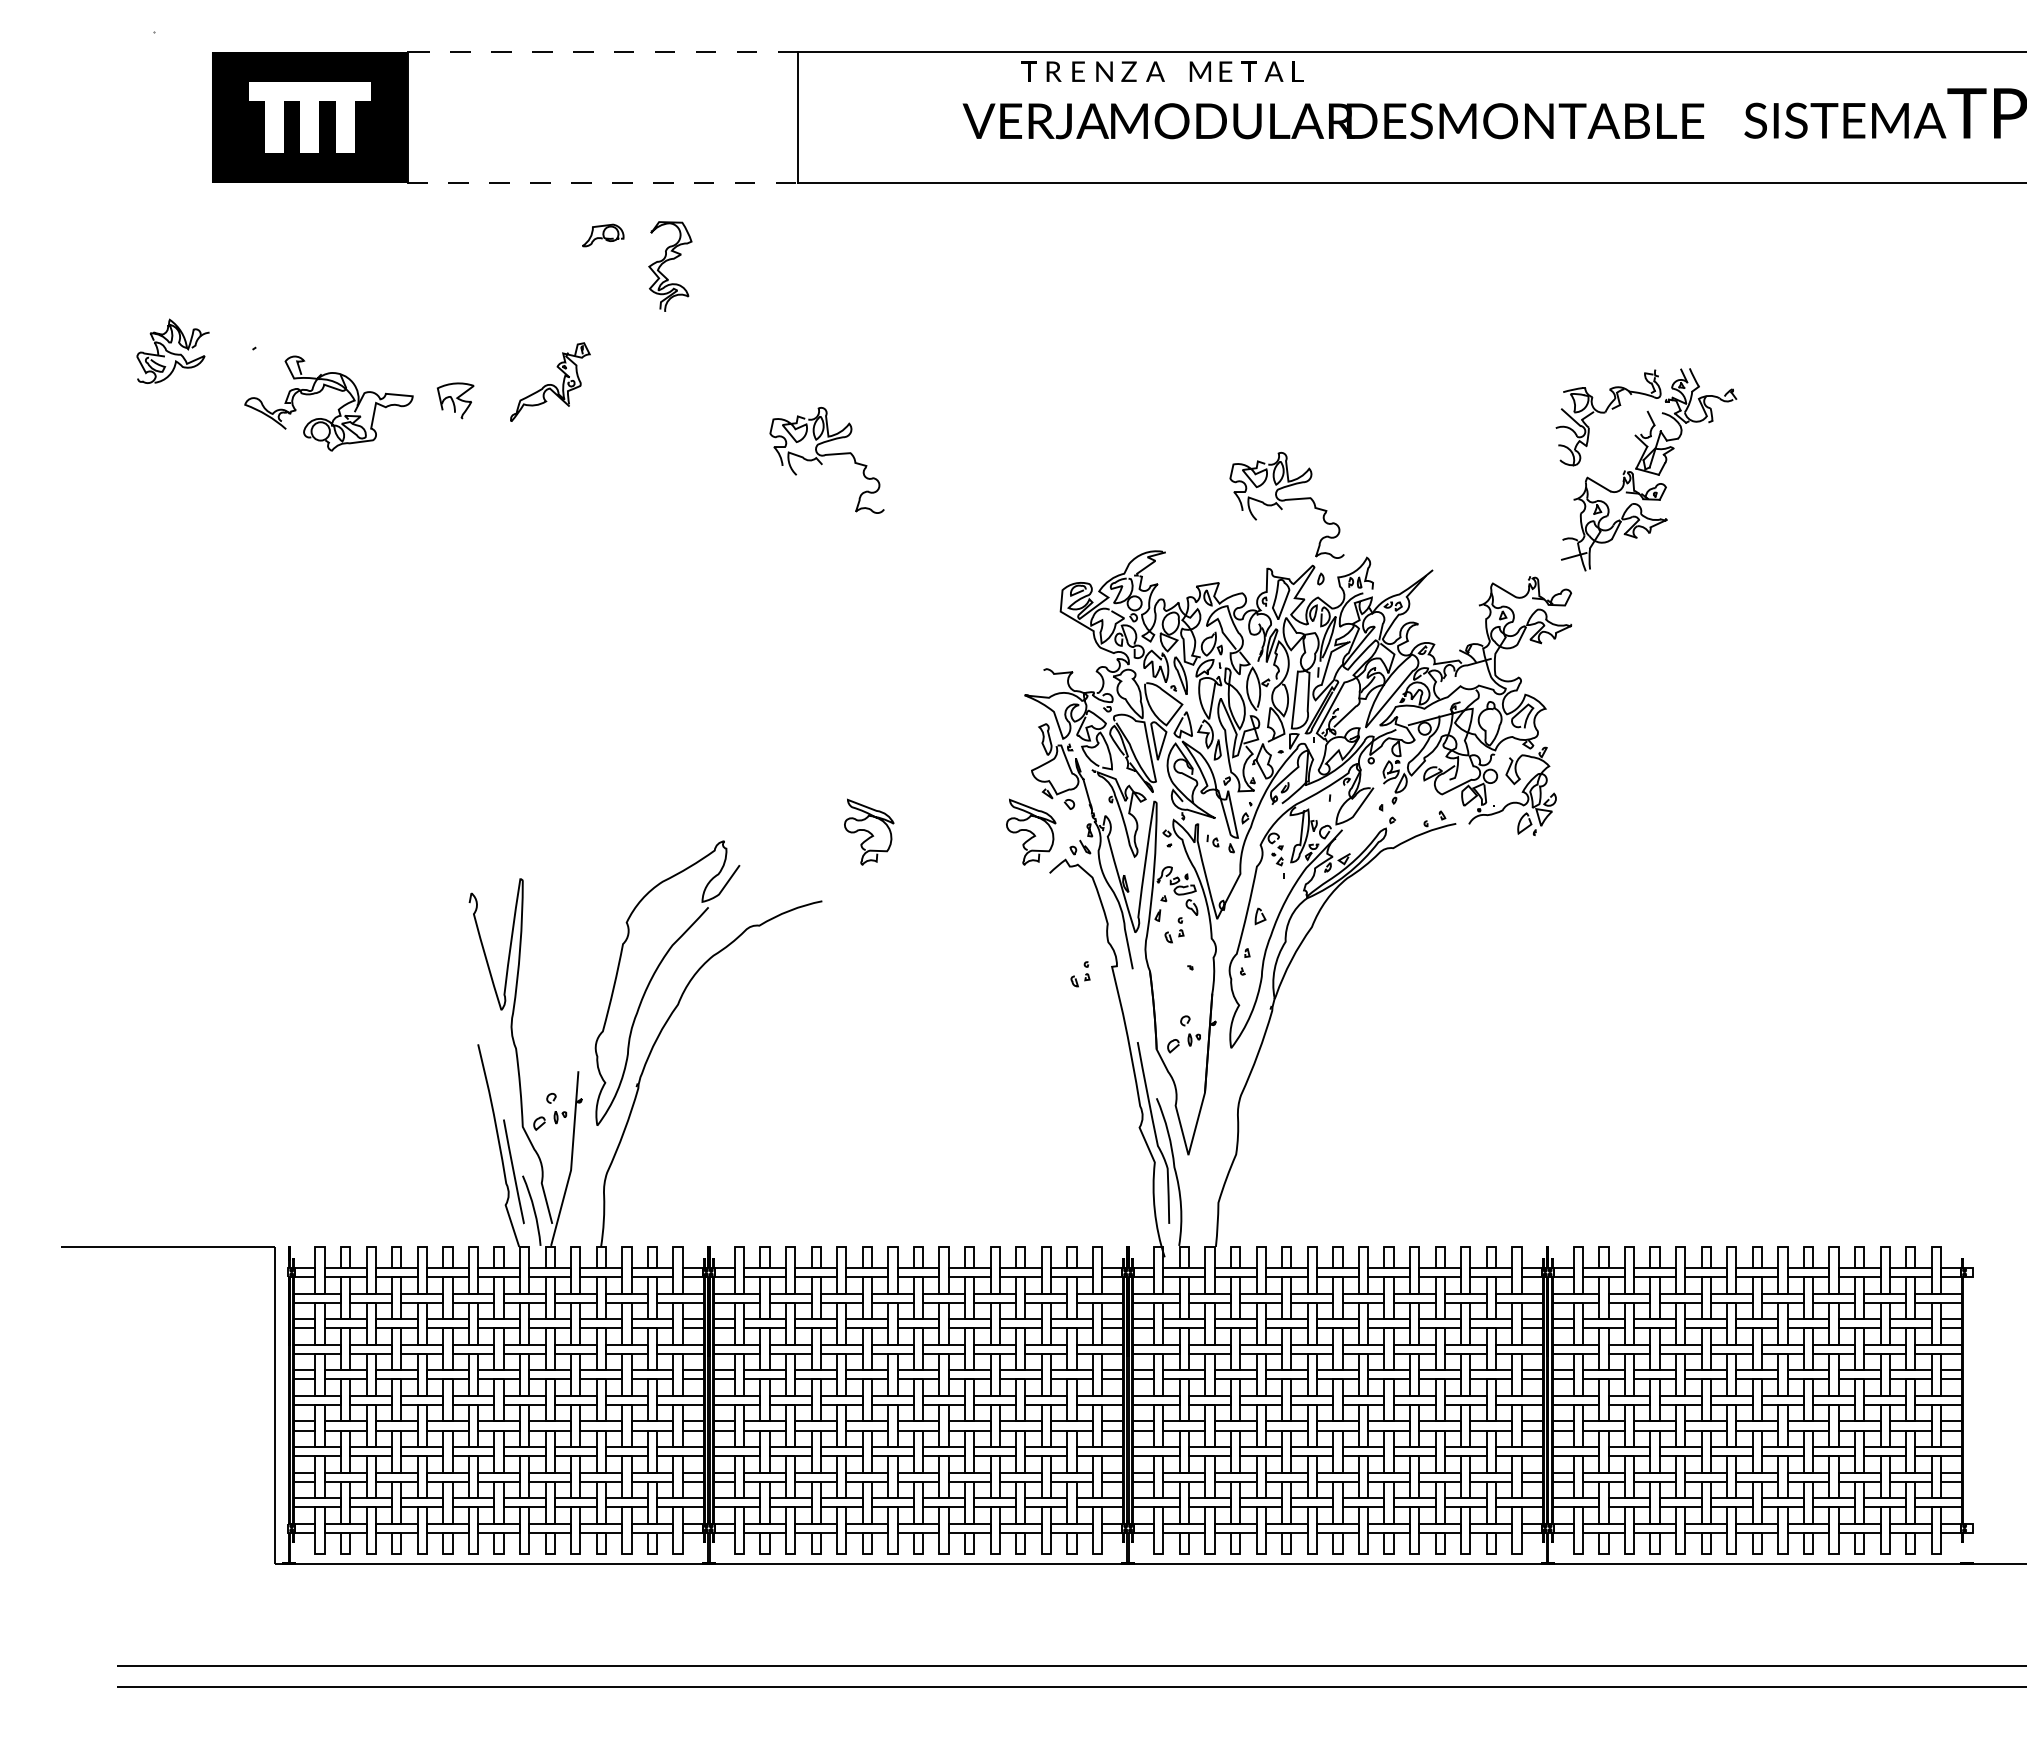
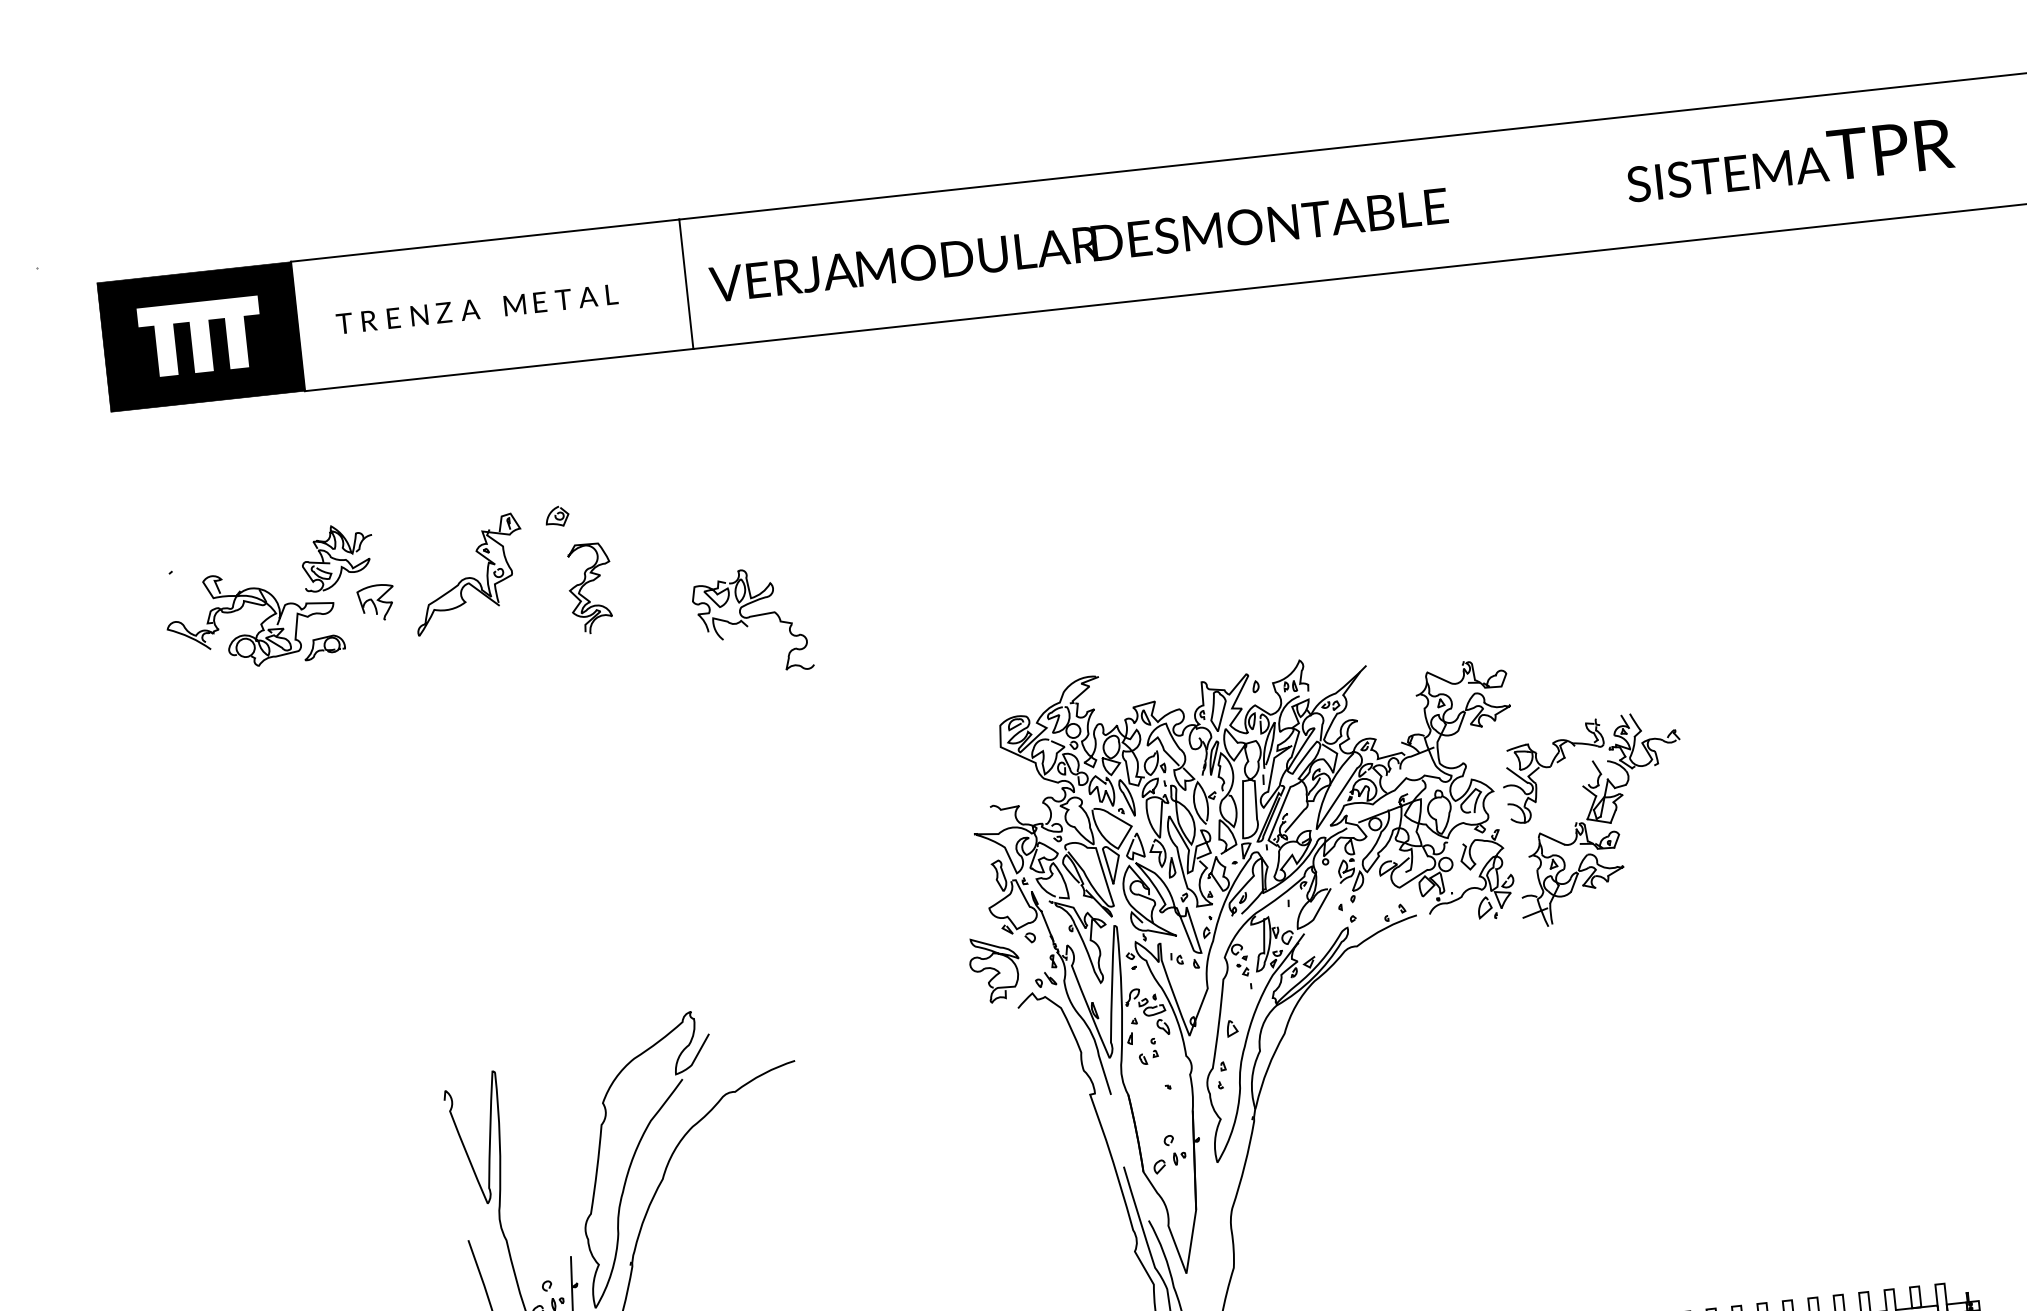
line: (602, 52) -> (484, 240), dashed -> solid
text: (1162, 71) -> (477, 308), moved
text: (1333, 121) -> (1078, 245), moved
line: (603, 182) -> (499, 369), dashed -> solid
part: (603, 235) -> (324, 647), moved
part: (670, 266) -> (591, 588), moved
part: (644, 334) -> (557, 516), added
part: (172, 350) -> (337, 556), moved
part: (550, 381) -> (468, 573), size x1.43
part: (1646, 469) -> (1597, 818), moved
part: (1286, 505) -> (1213, 617), removed
curve: (869, 831) -> (834, 986), removed
part: (1080, 974) -> (1059, 1105), removed

